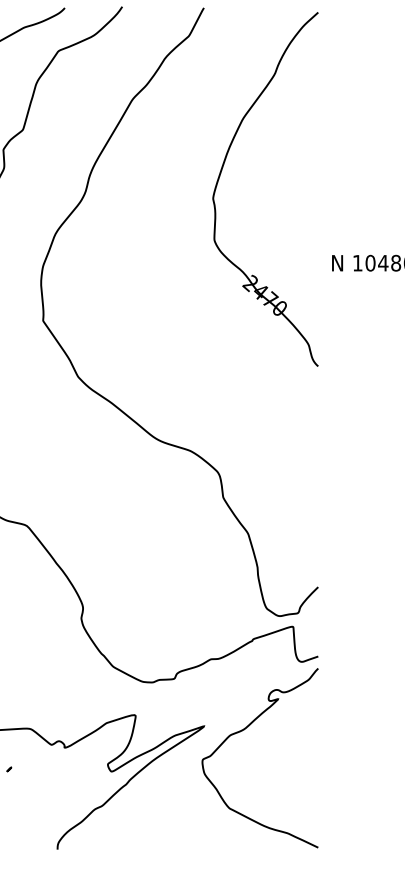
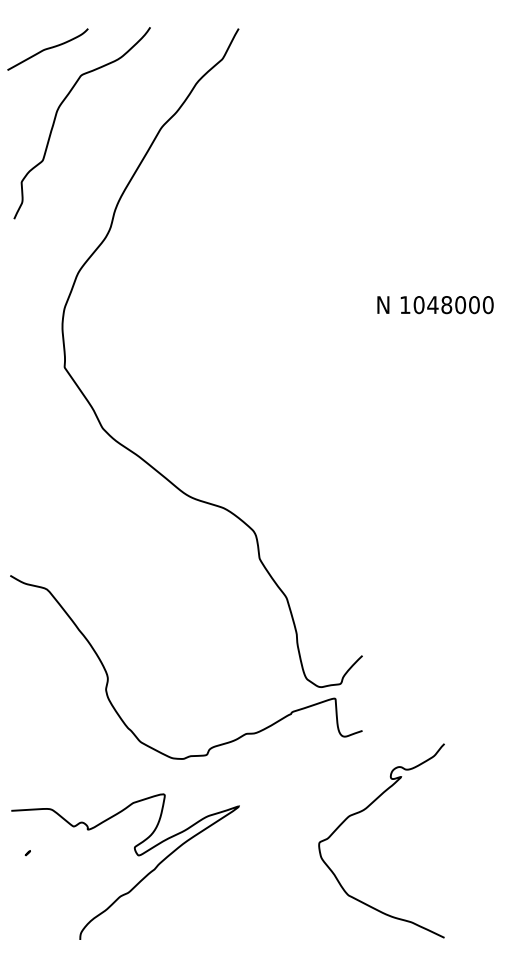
part: (221, 174) -> (257, 208), removed
curve: (243, 730) -> (363, 811), moved

